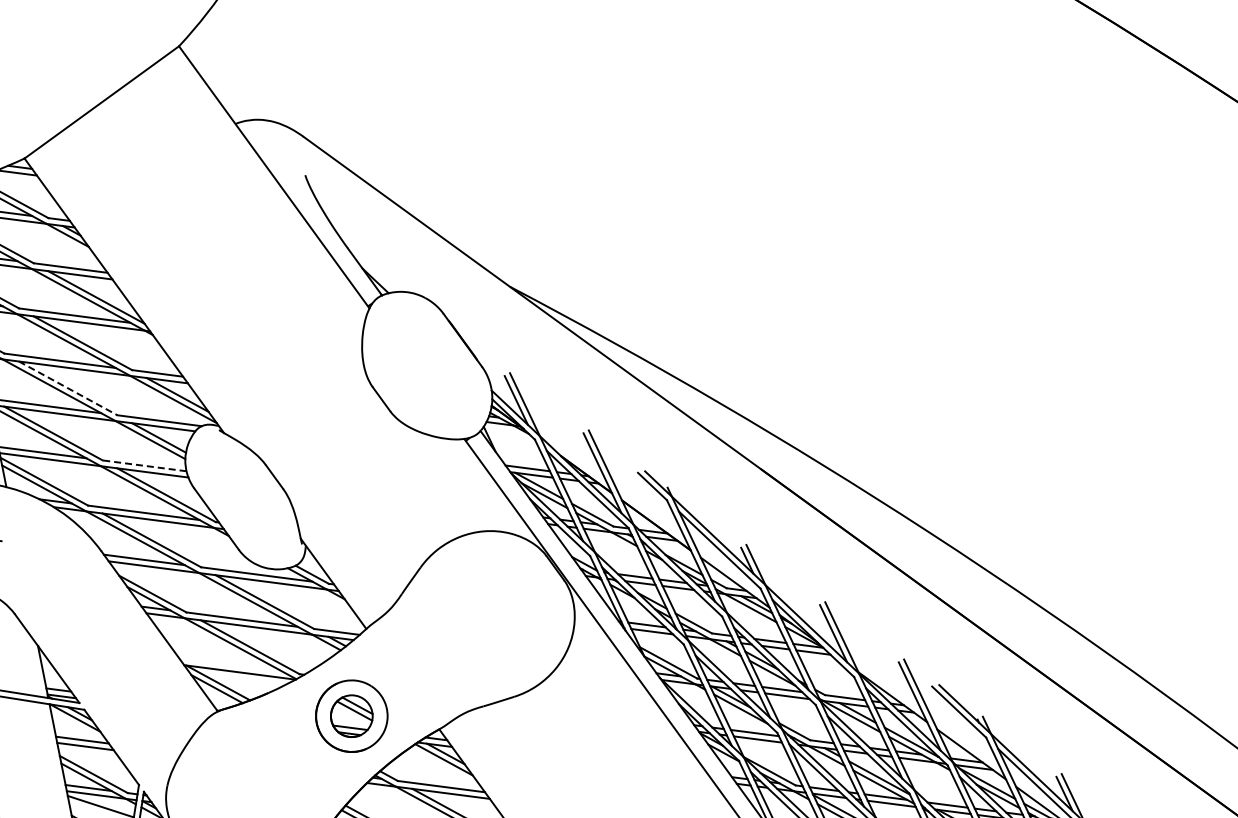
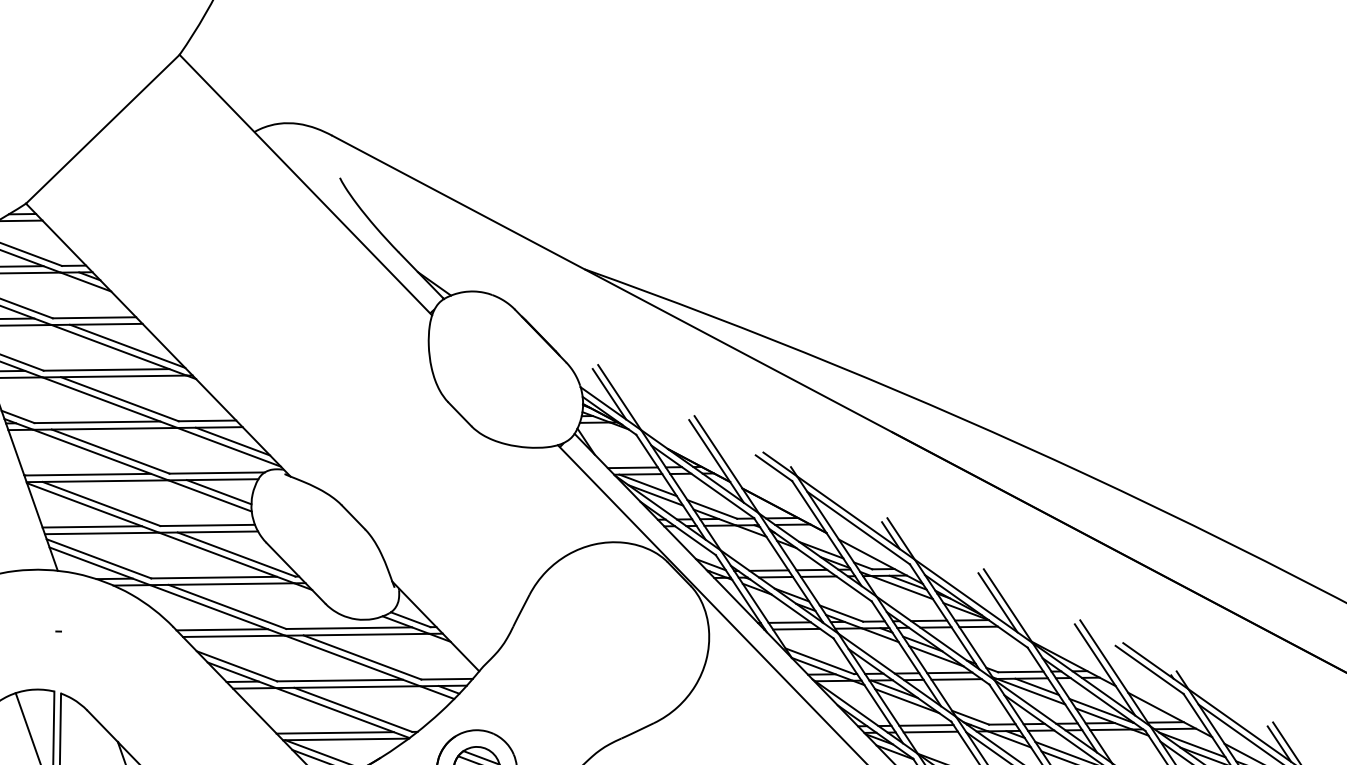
line: (68, 388) -> (111, 451), dashed -> solid
line: (144, 465) -> (207, 525), dashed -> solid
line: (231, 665) -> (335, 733), added

